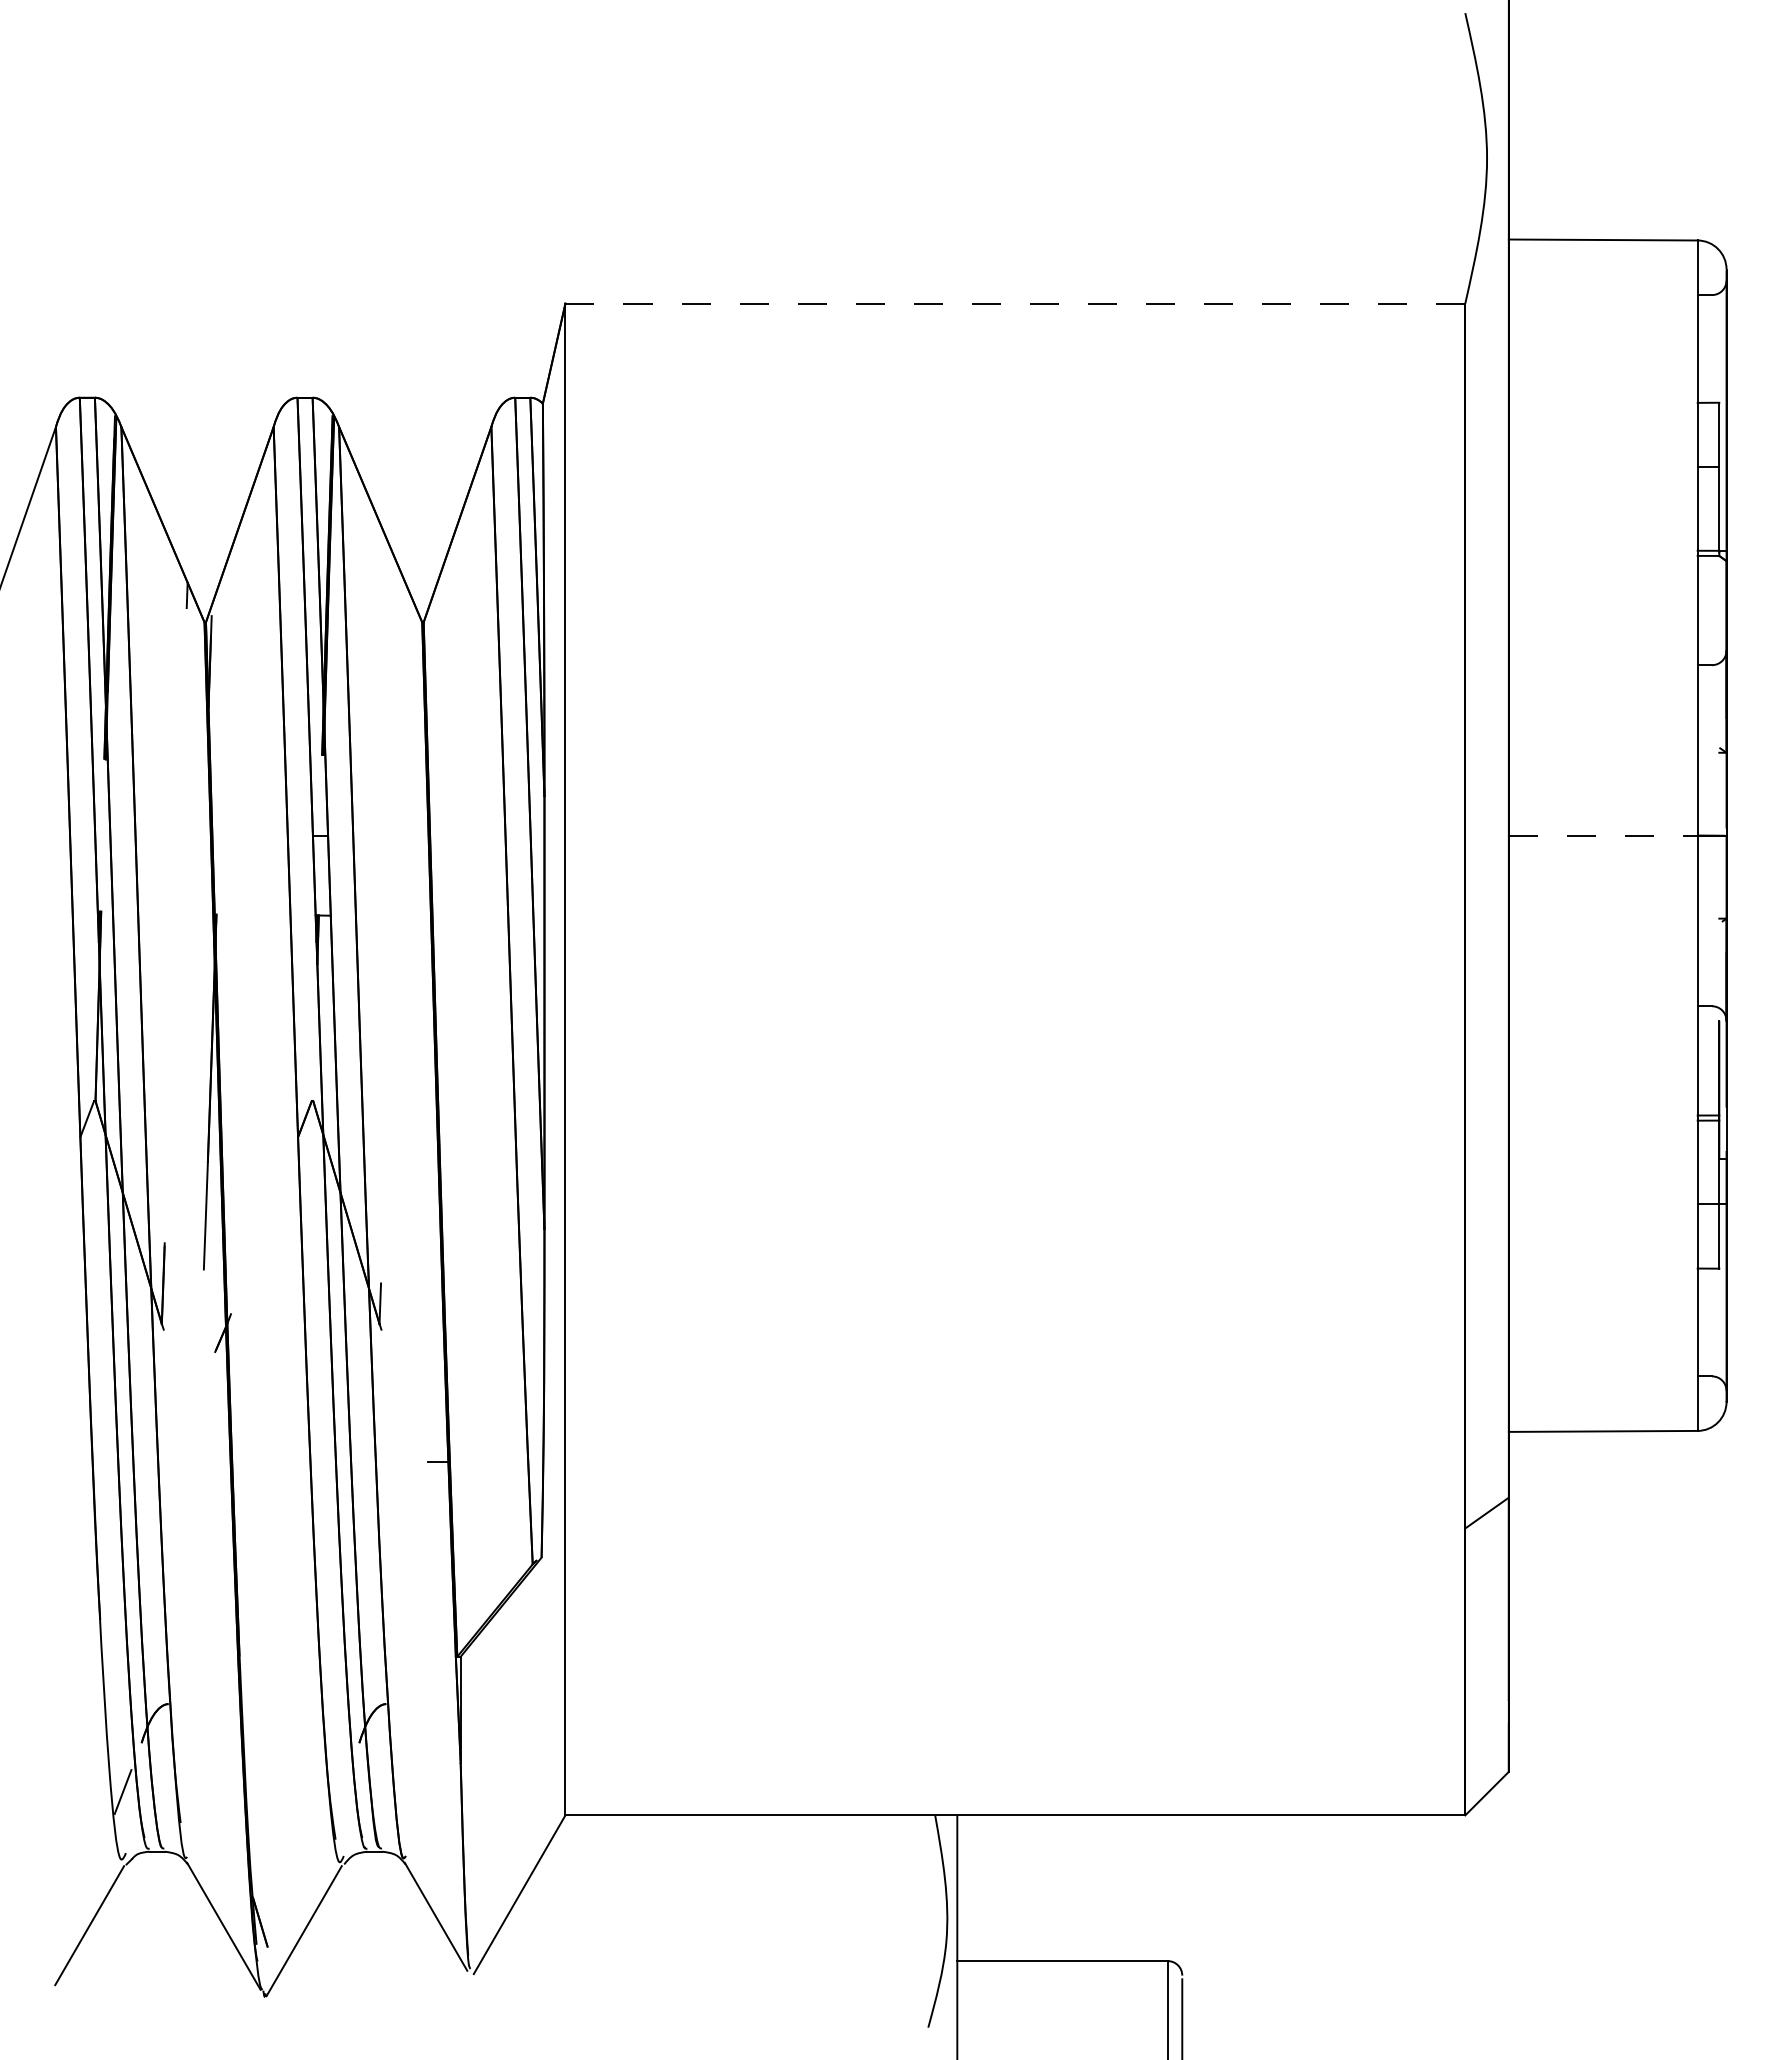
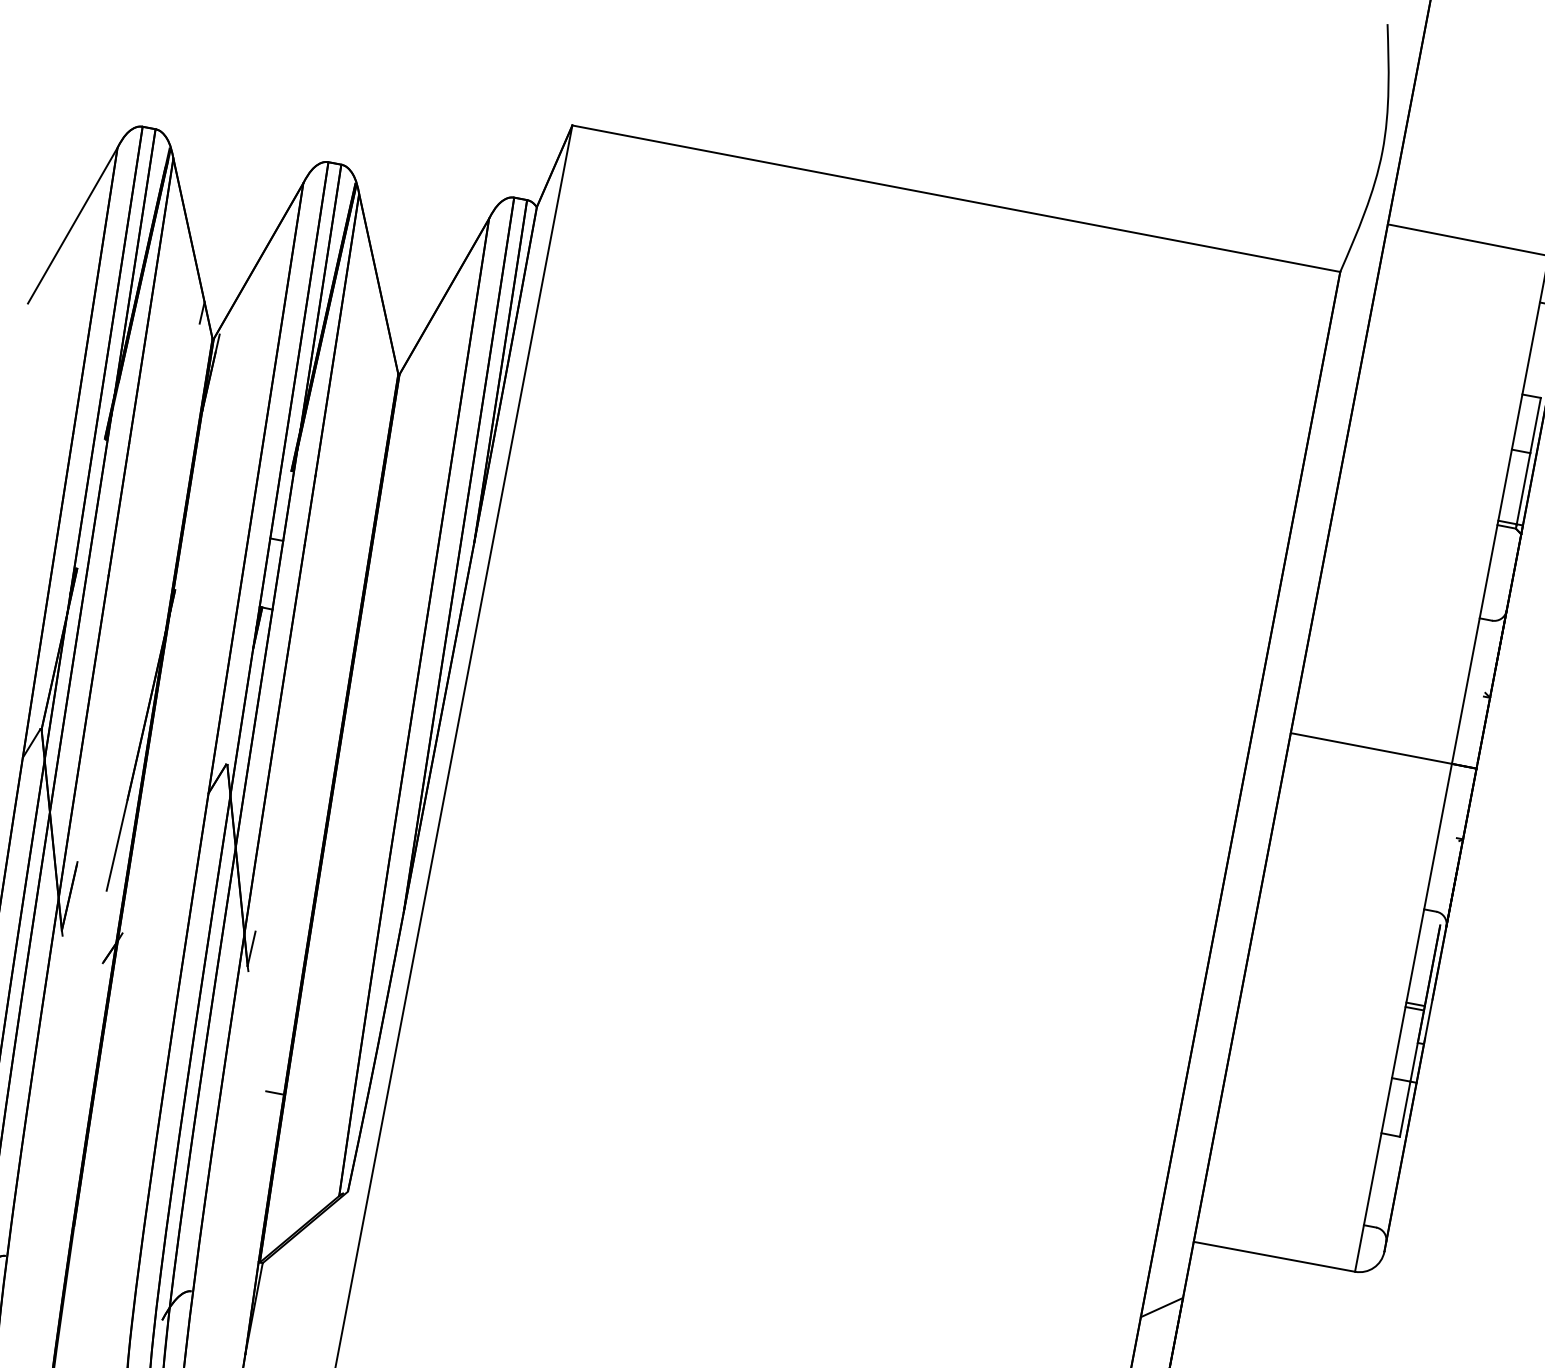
line: (1015, 303) -> (956, 198), dashed -> solid
line: (1603, 835) -> (1371, 748), dashed -> solid

